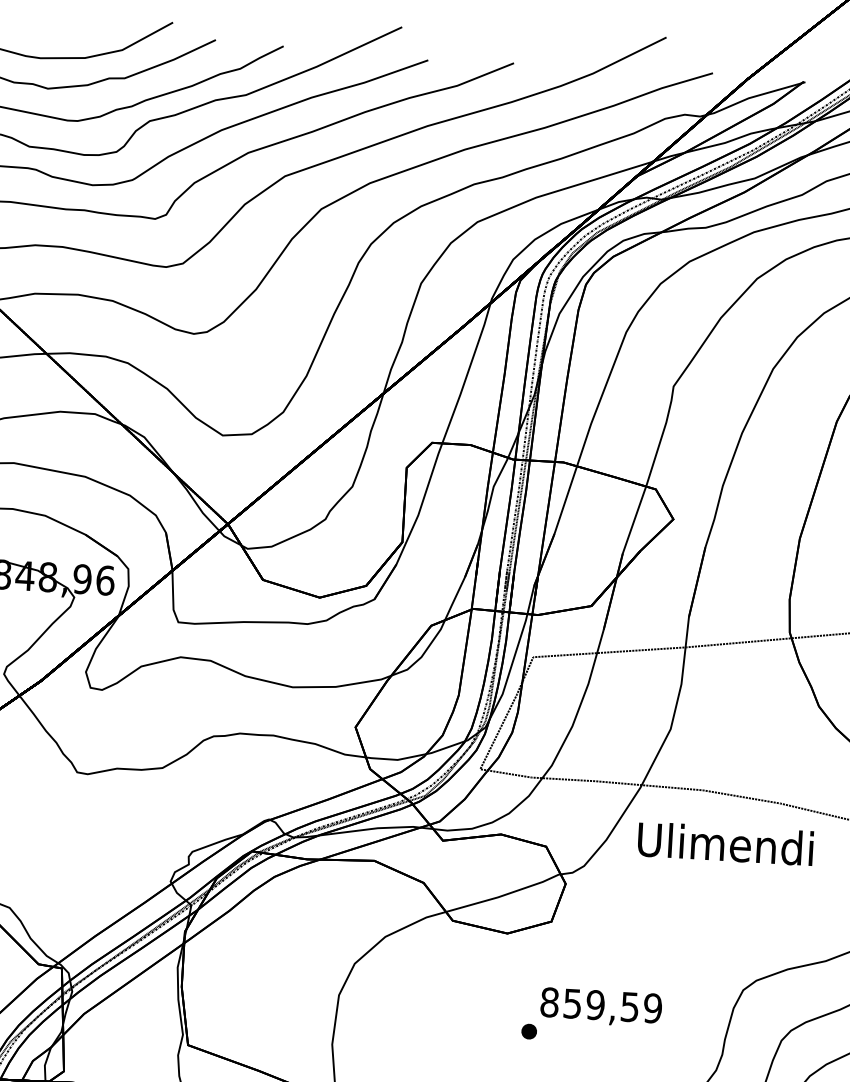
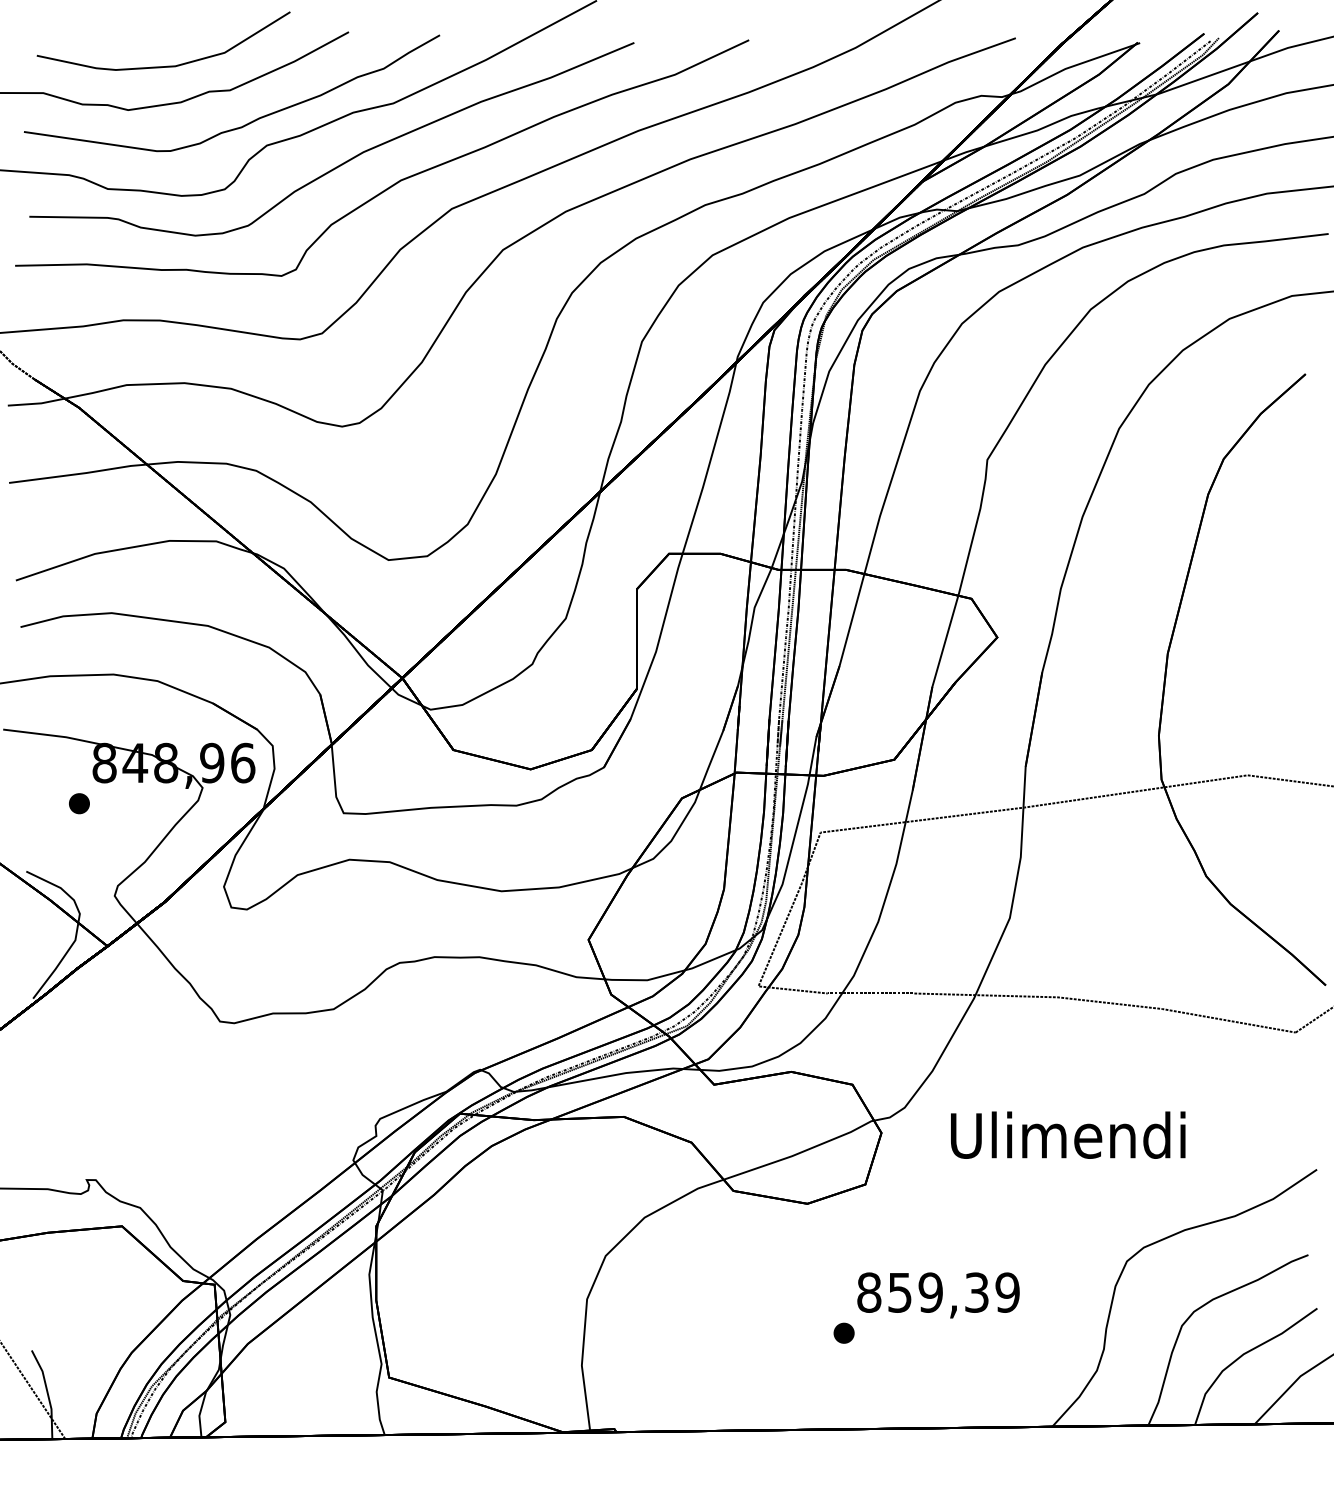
text: (725, 843) -> (1068, 1134), moved
text: (629, 1006) -> (976, 1292), 859,59 -> 859,39

